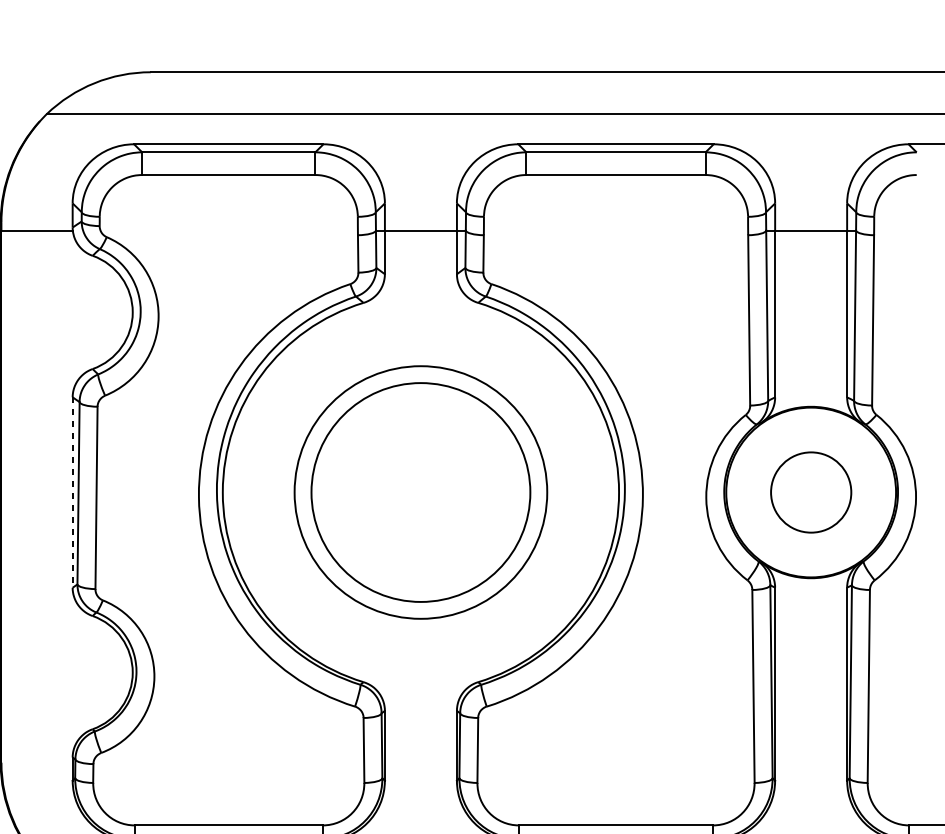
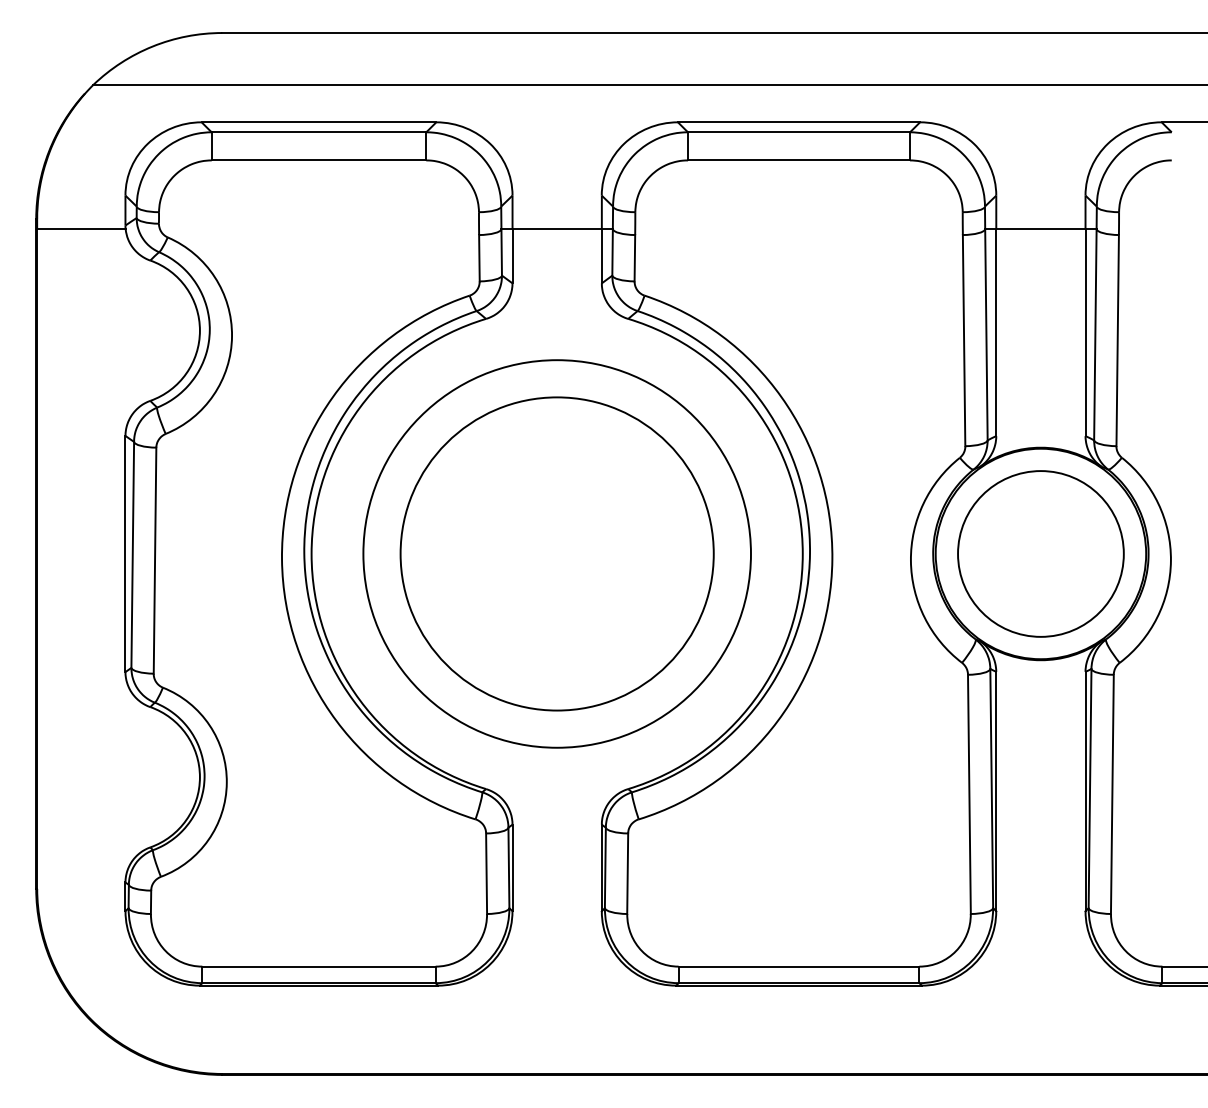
line: (72, 492) -> (125, 554), dashed -> solid
circle: (420, 492) -> (556, 553), size x1.43
circle: (810, 492) -> (1040, 553), size x1.67

